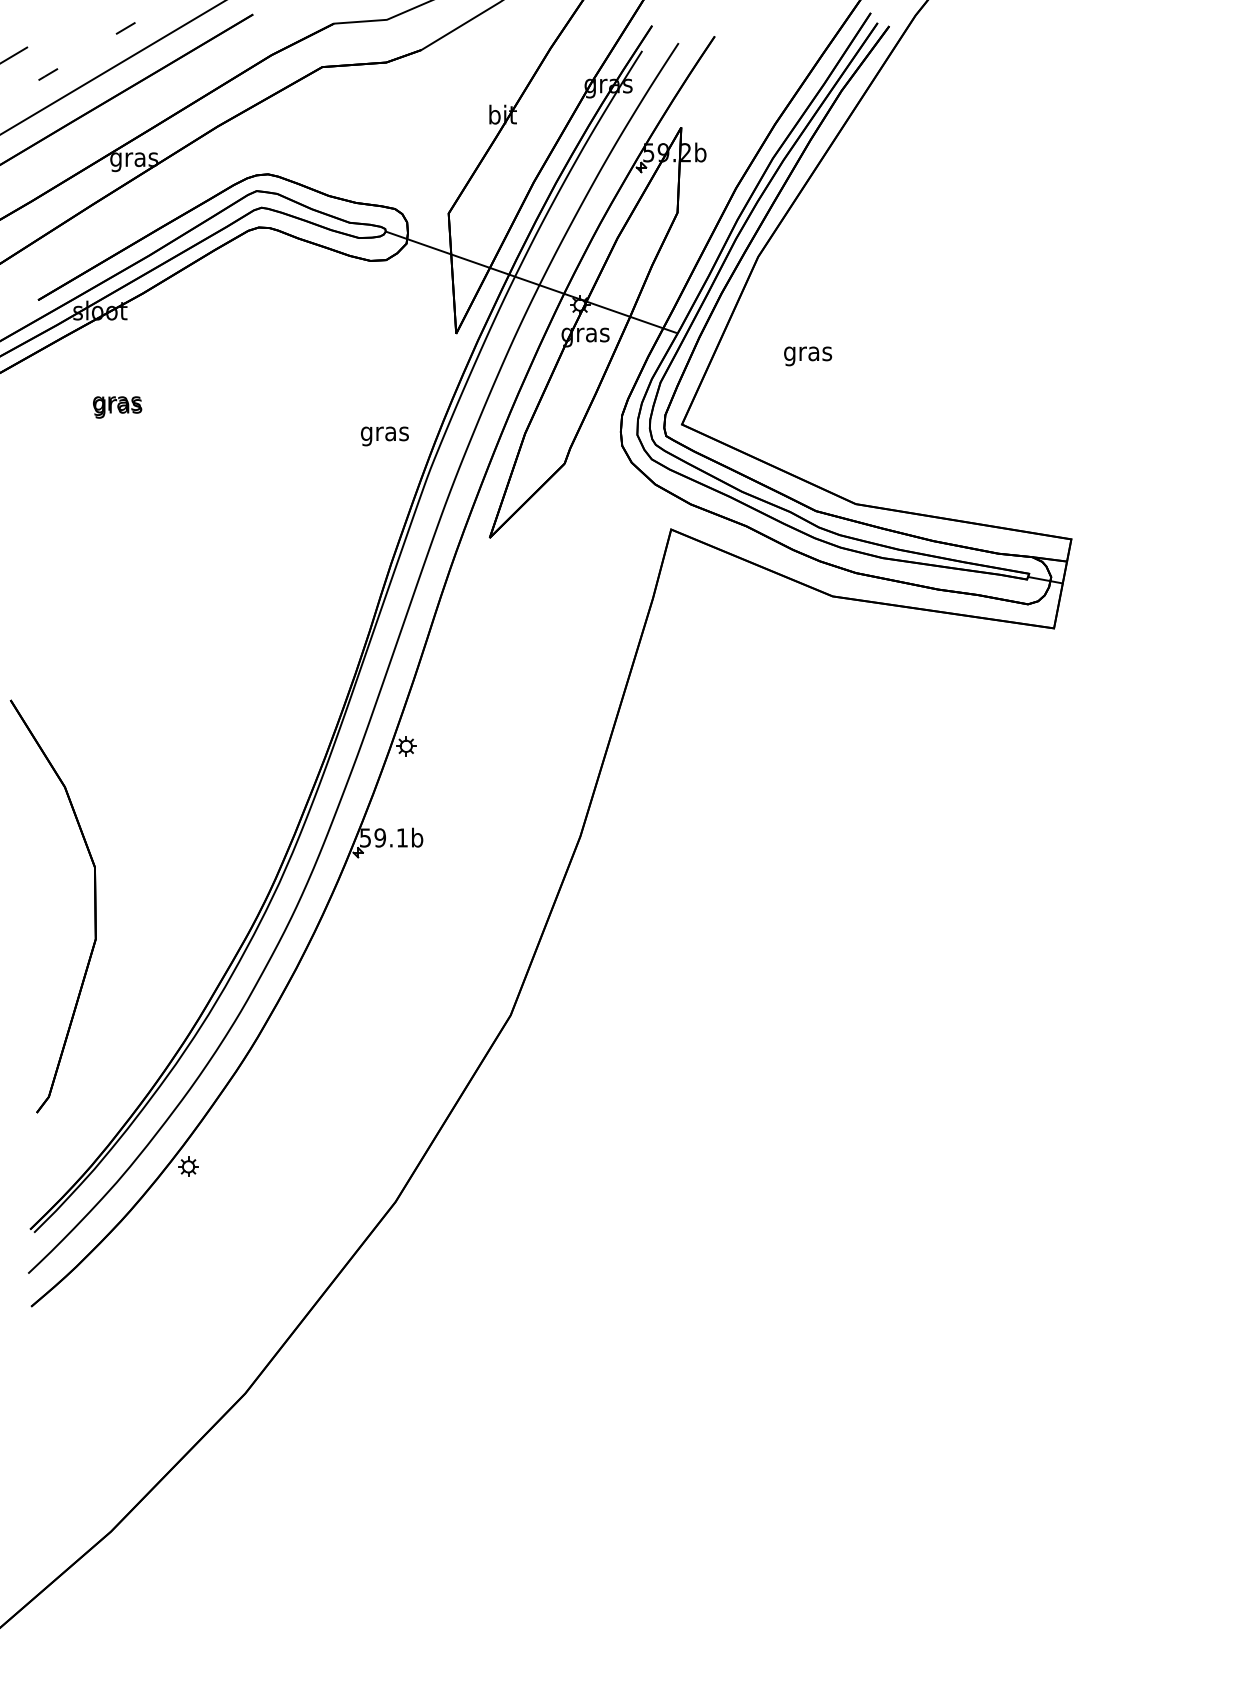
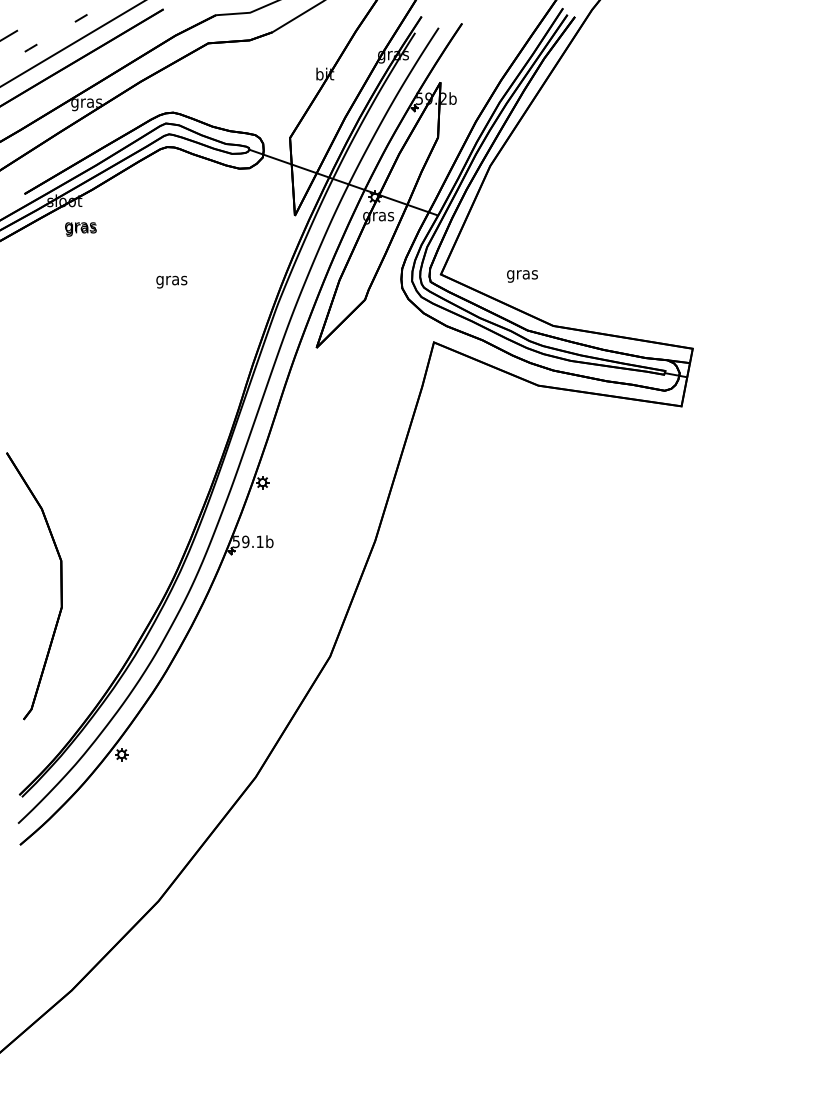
text: (808, 356) -> (522, 276), moved
text: (116, 407) -> (80, 229), moved
text: (384, 435) -> (171, 281), moved

